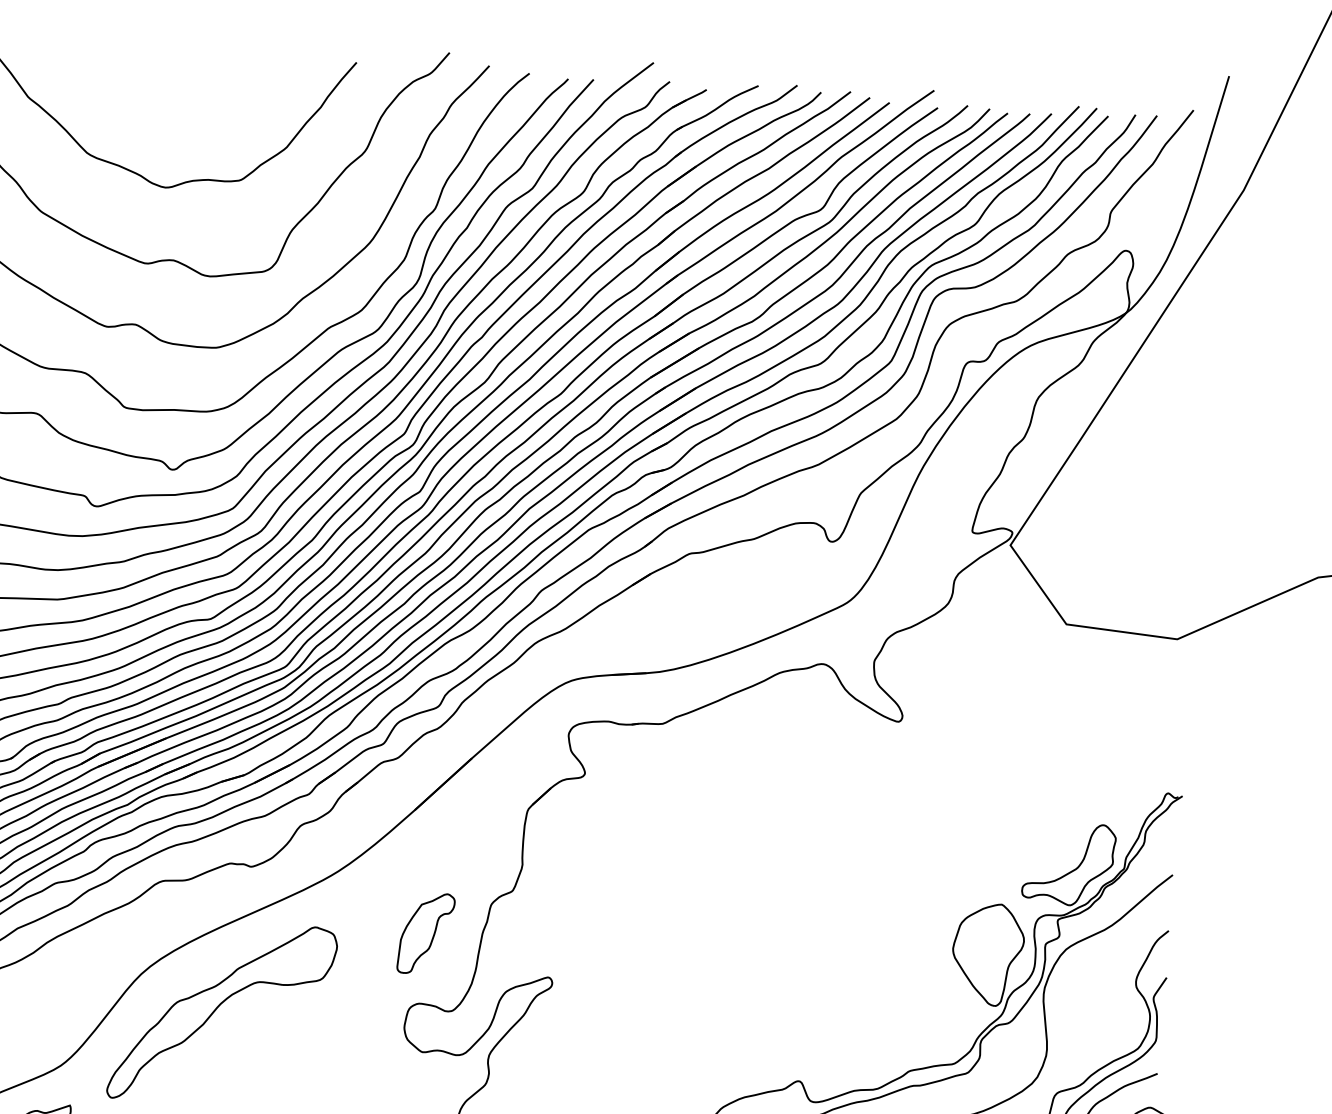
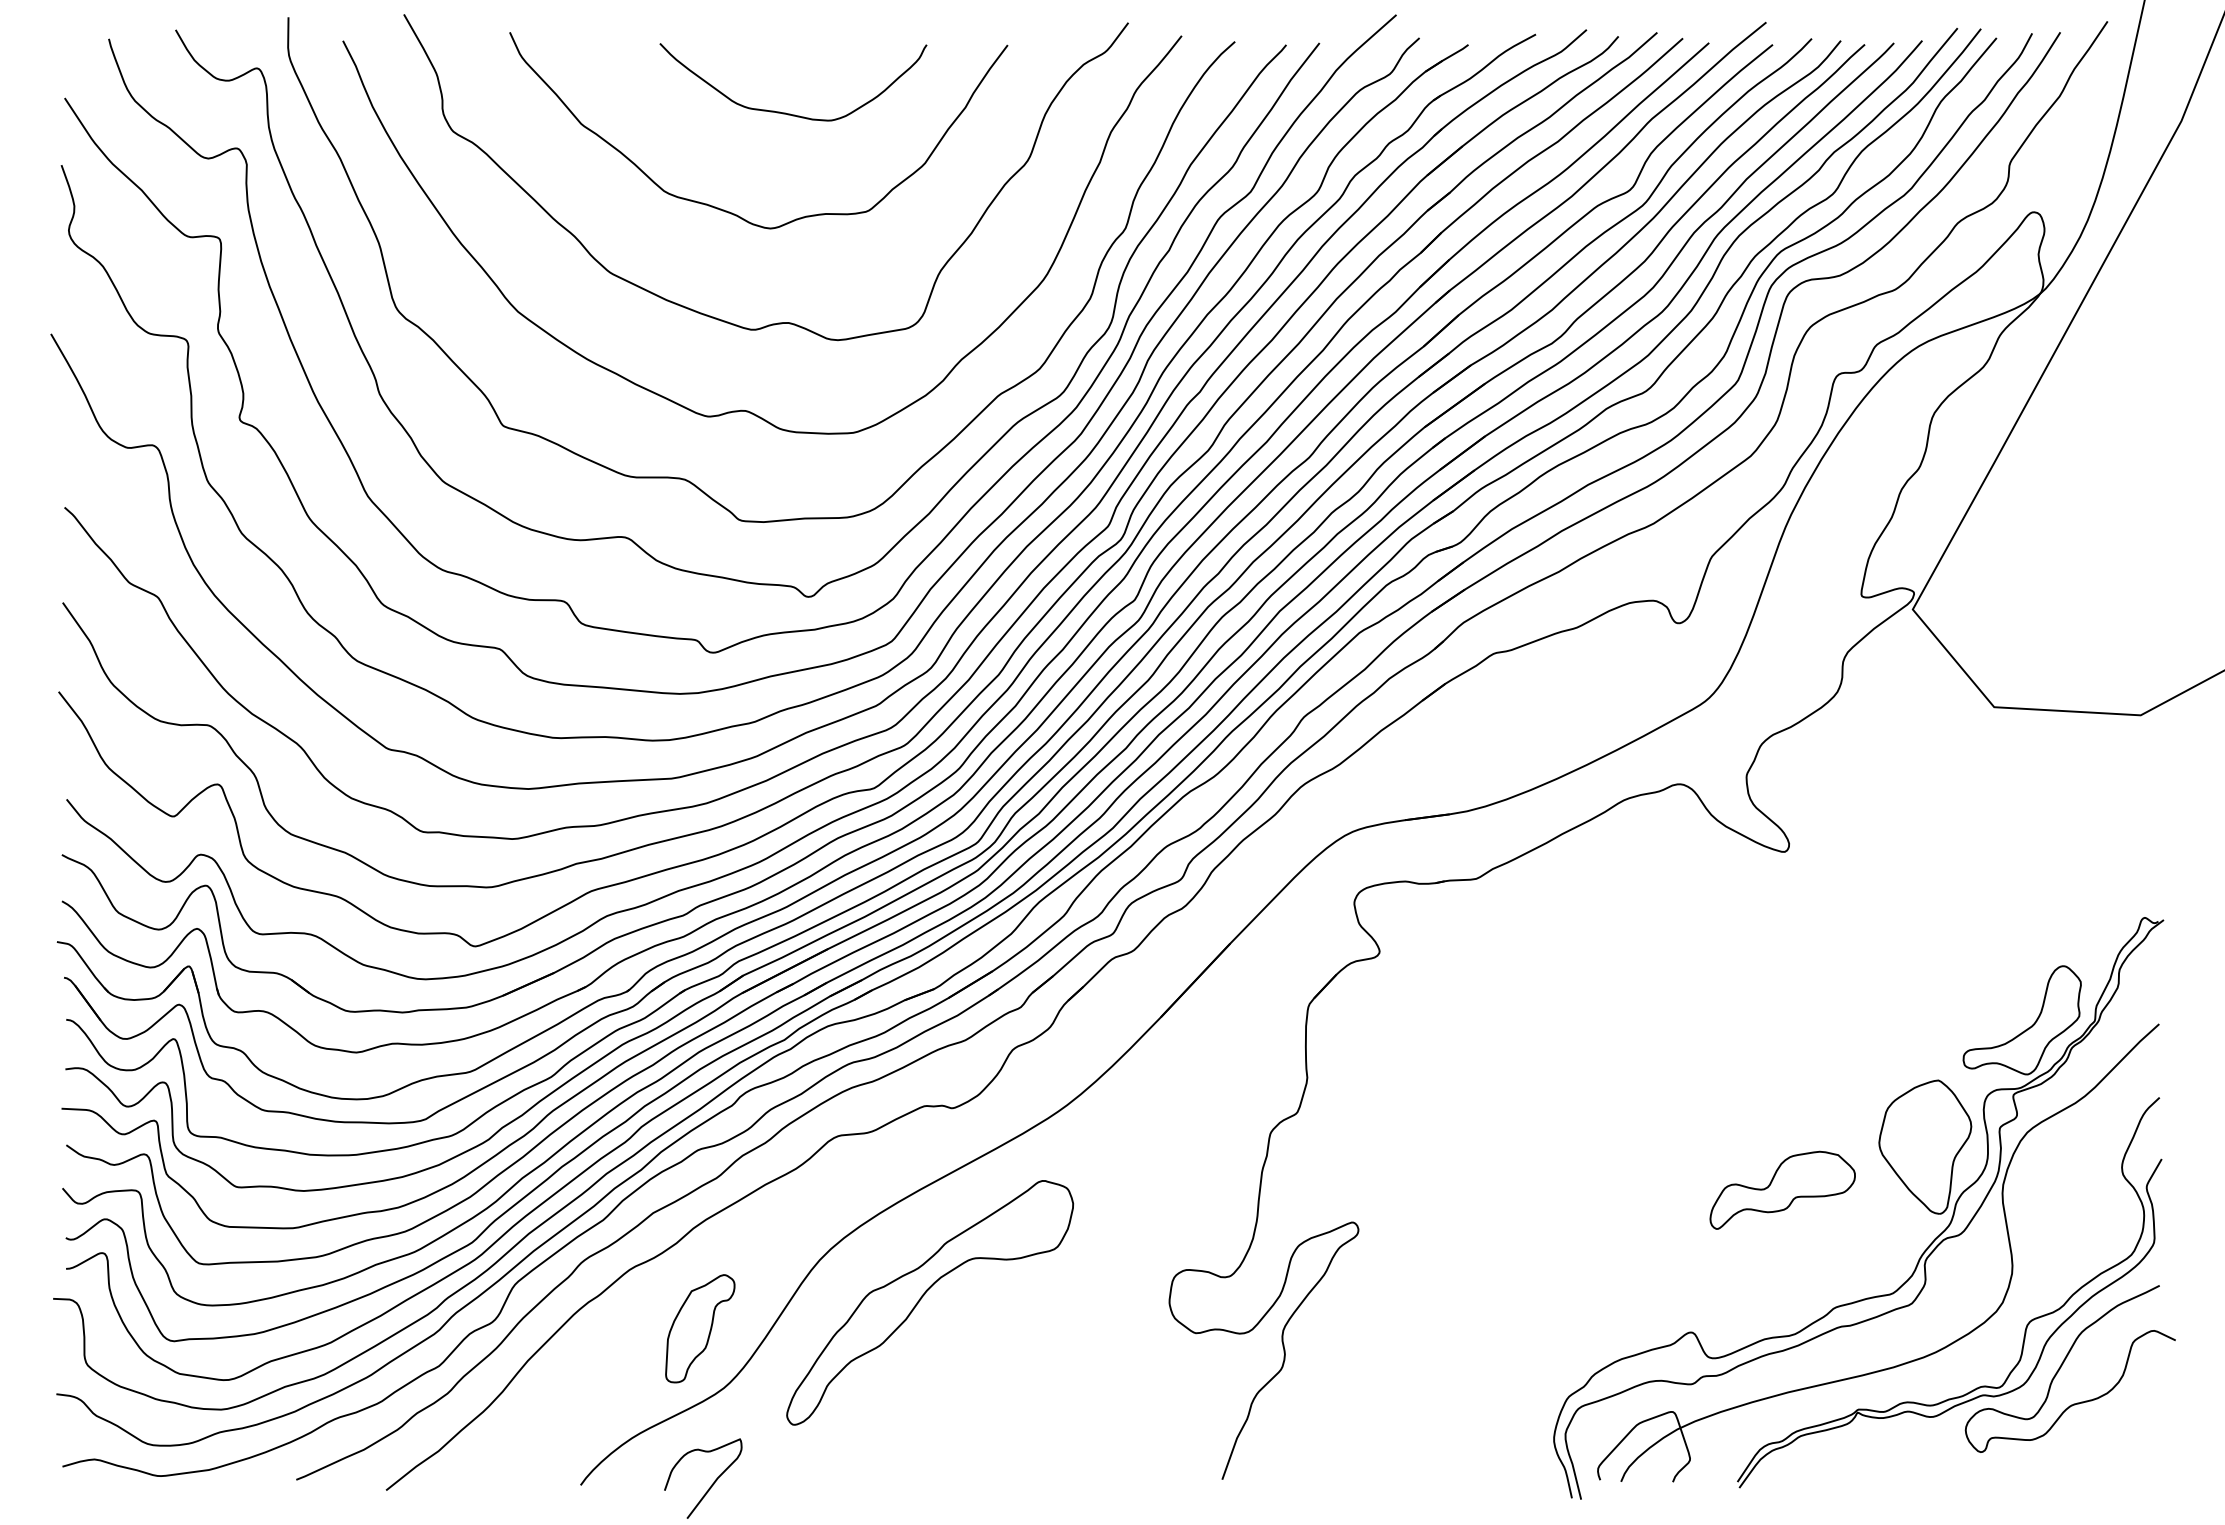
curve: (183, 100) -> (785, 112), added
part: (426, 933) -> (700, 1328), moved
part: (876, 978) -> (1782, 1189), added

